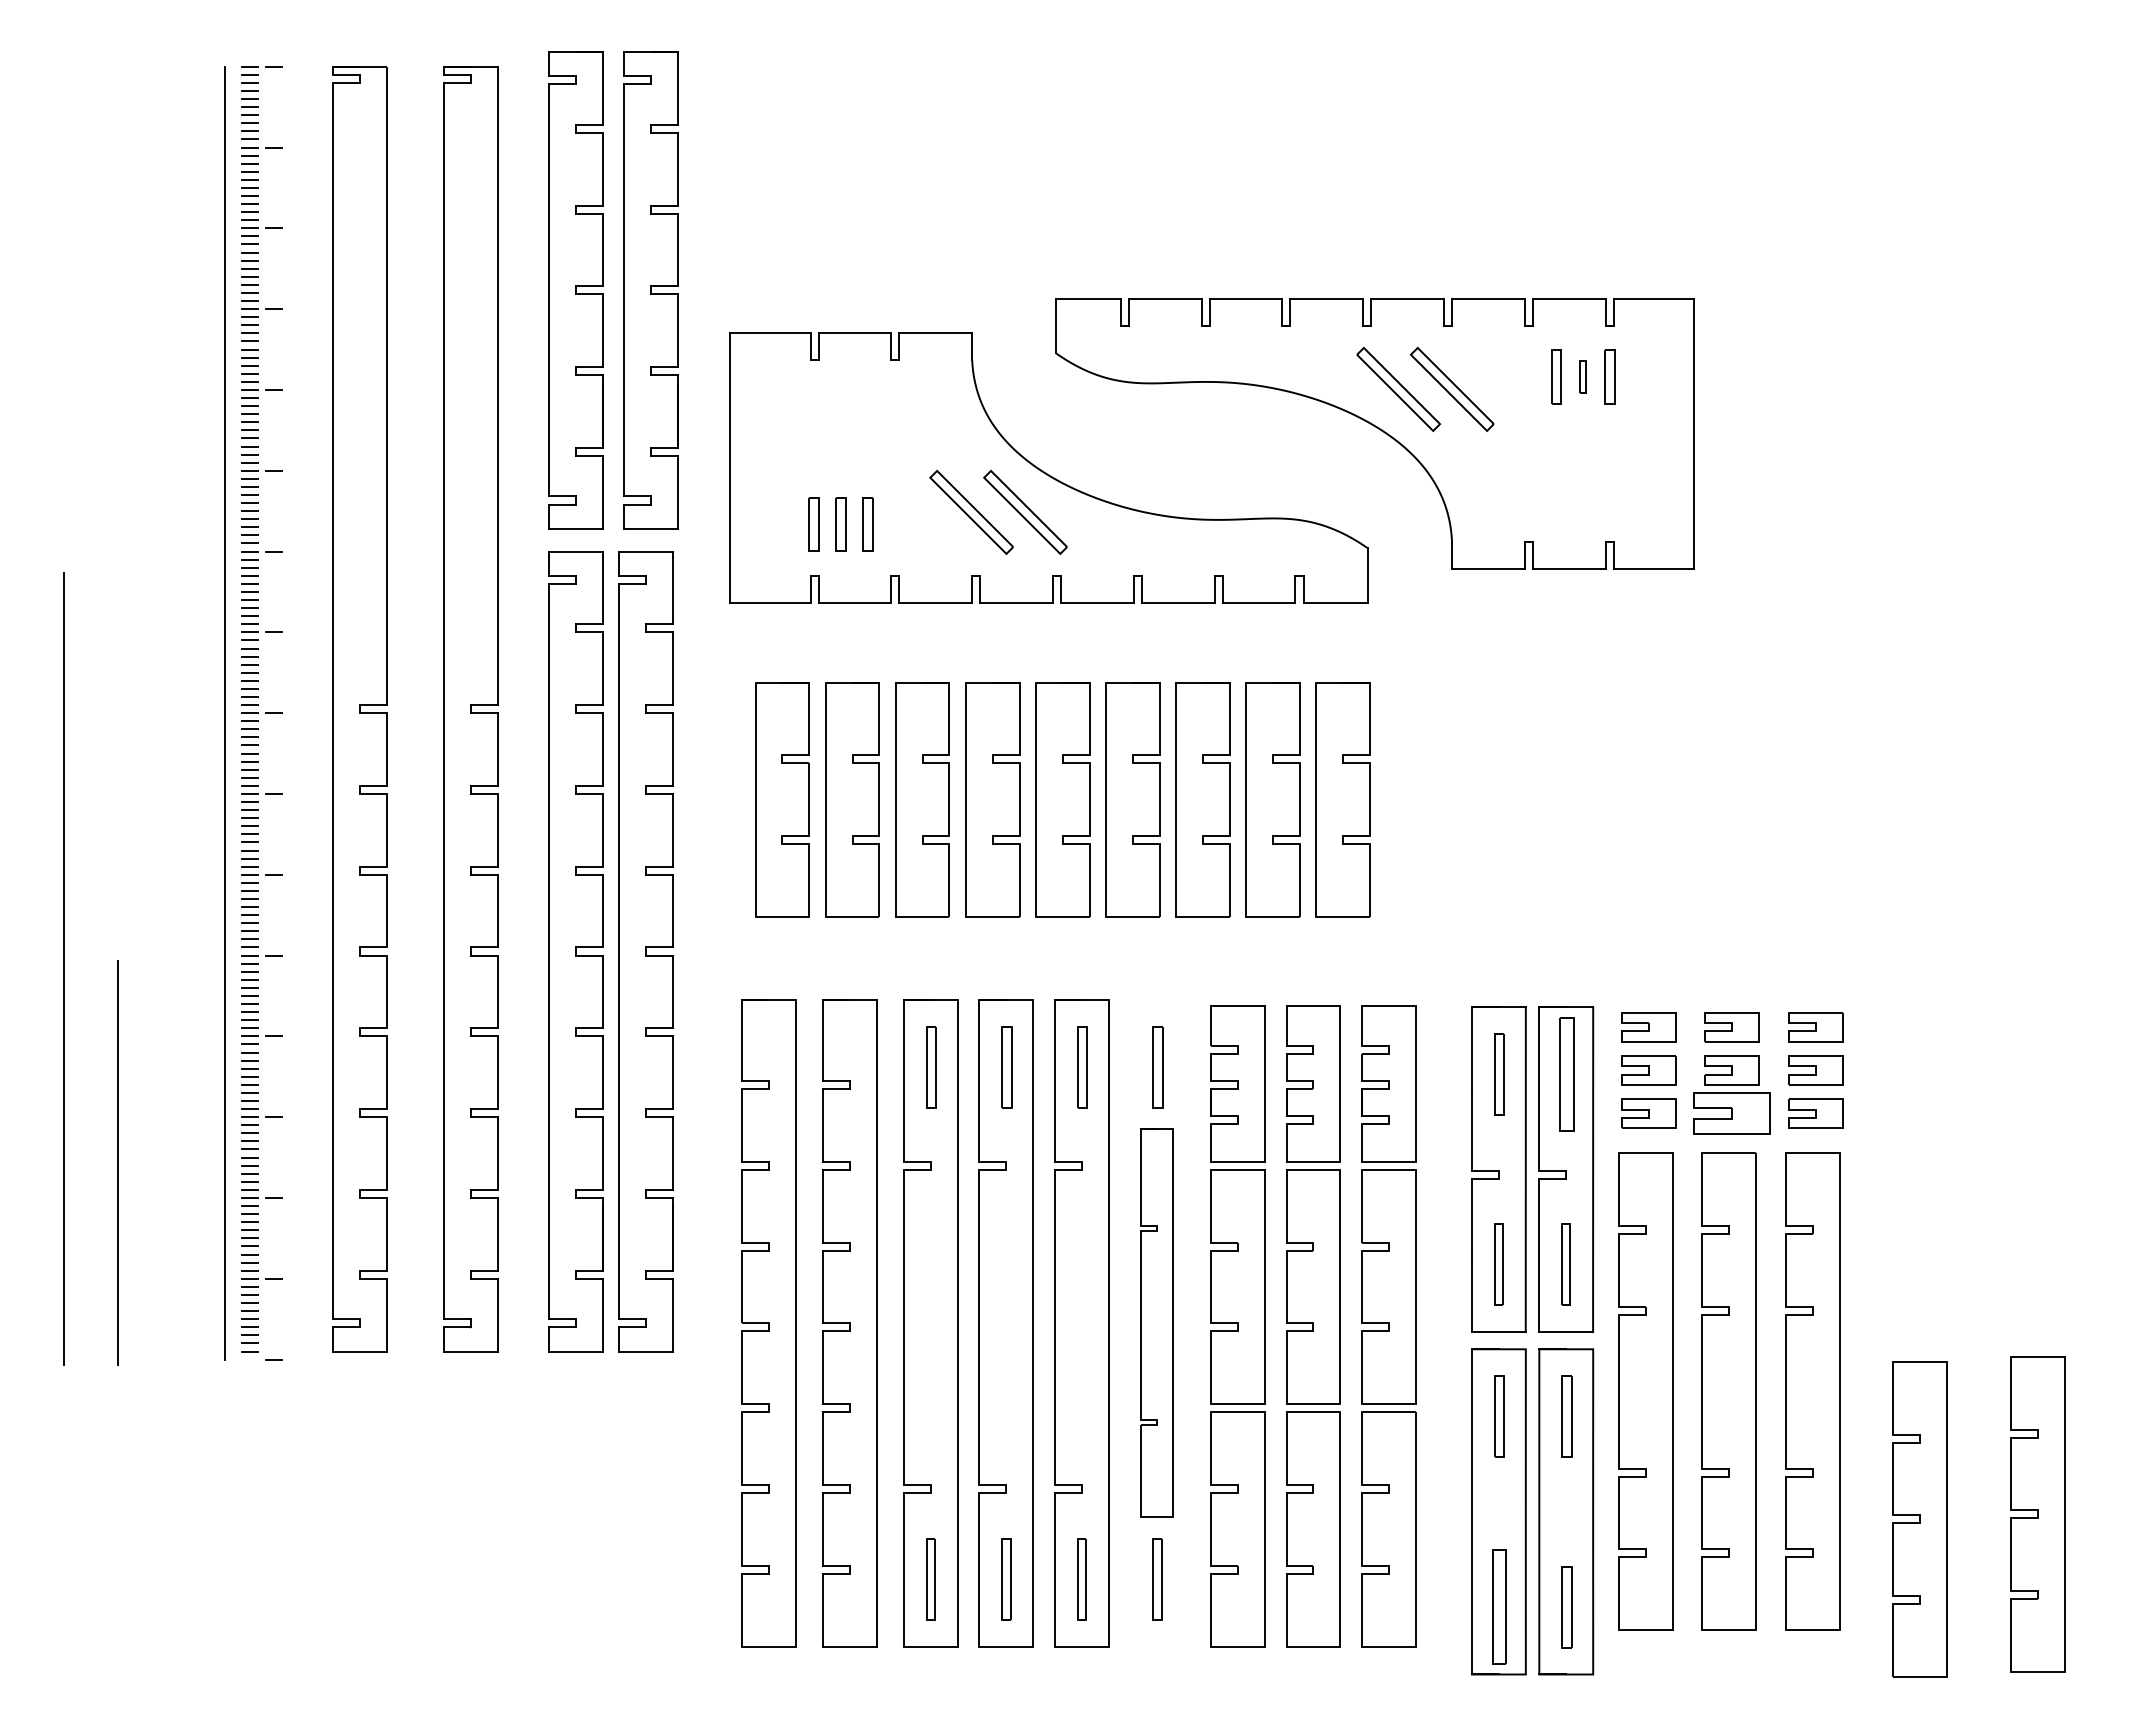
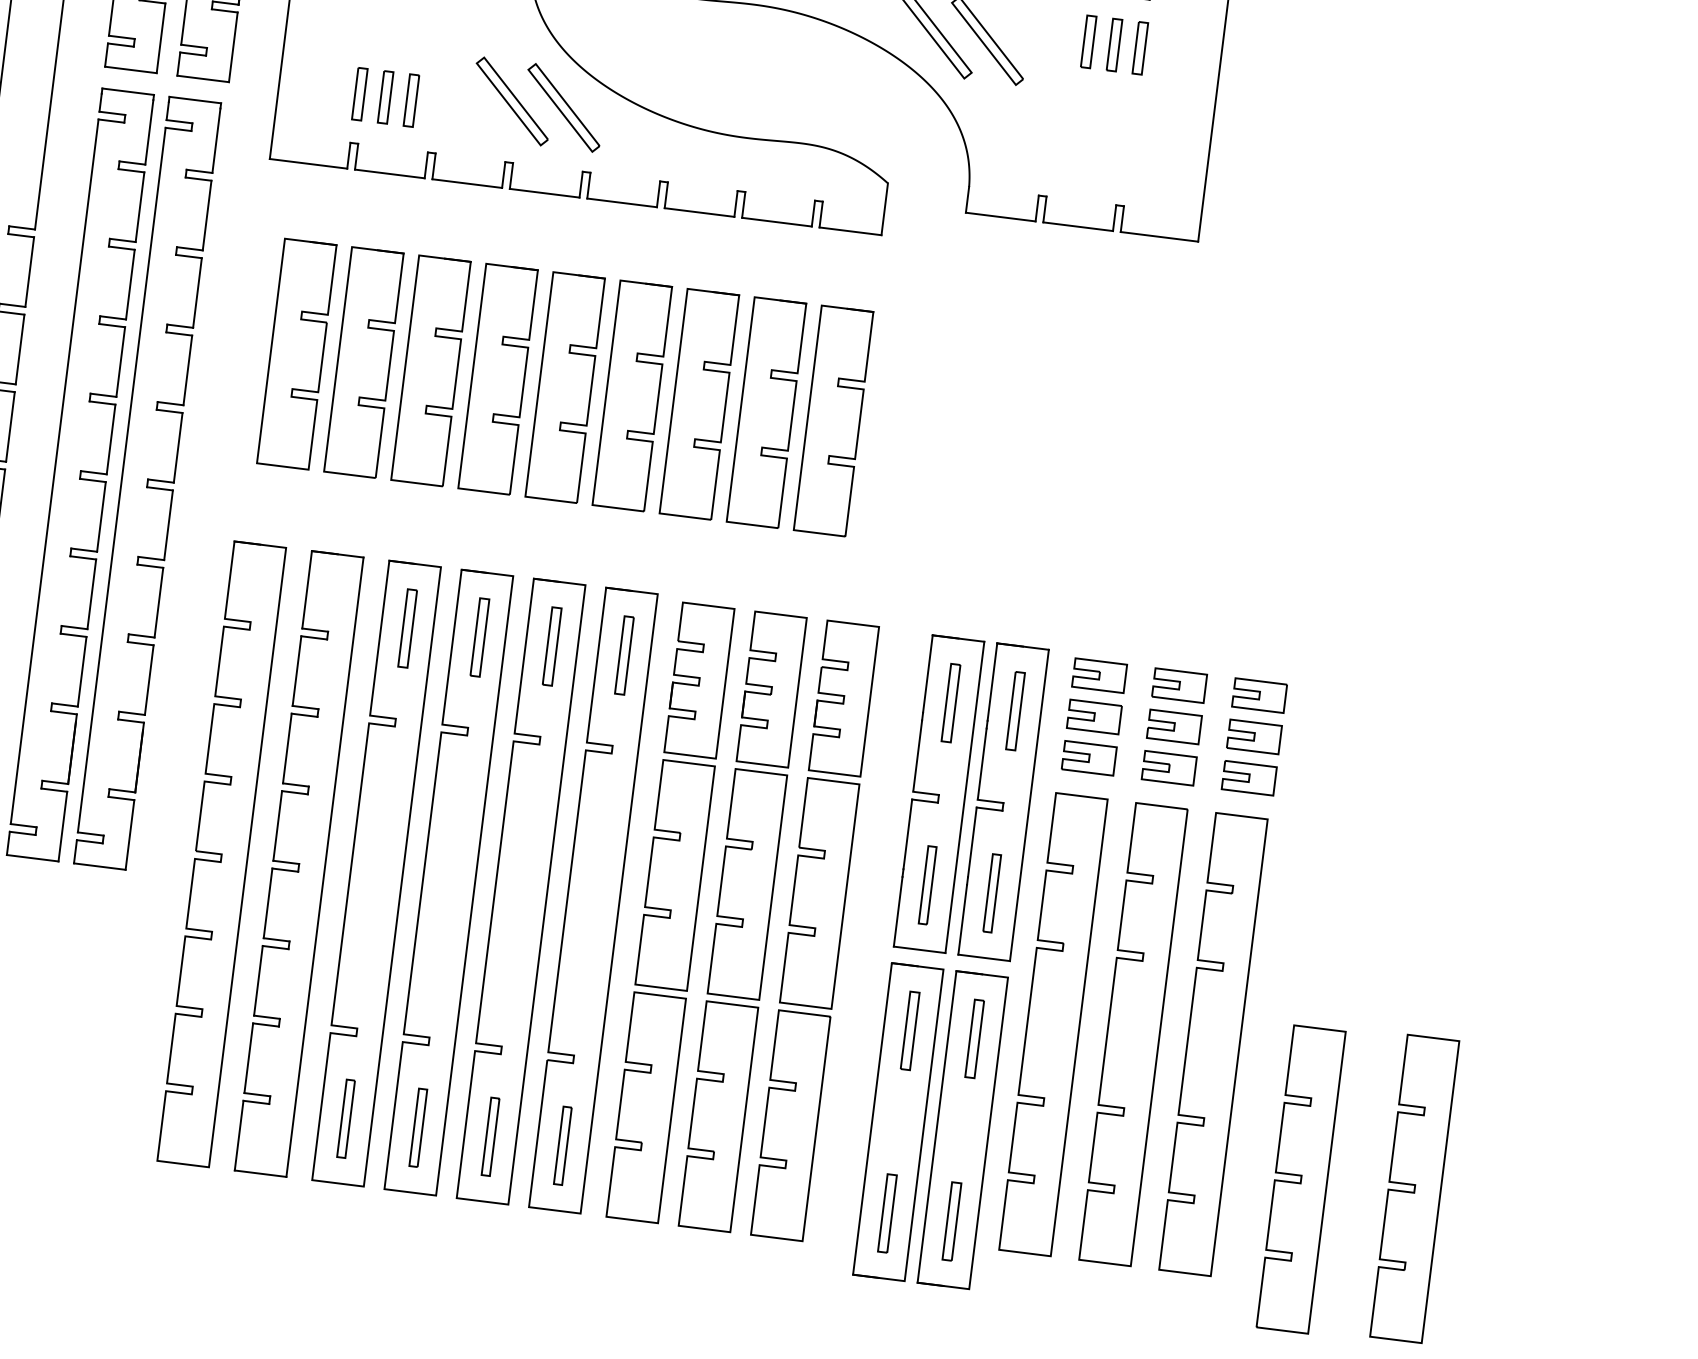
part: (1582, 376) -> (1113, 44), size x1.67
part: (1566, 1074) -> (1015, 711), size x0.71
part: (1731, 1113) -> (1168, 768), size x0.71
part: (1156, 1323) -> (592, 900), size x1.67
part: (1499, 1607) -> (887, 1213), size x0.71

